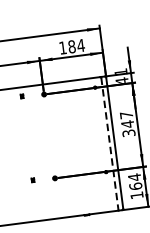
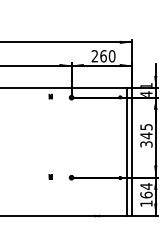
text: (71, 47) -> (103, 56), 184 -> 260
text: (126, 115) -> (146, 127), 347 -> 345
line: (110, 144) -> (127, 152), dashed -> solid

